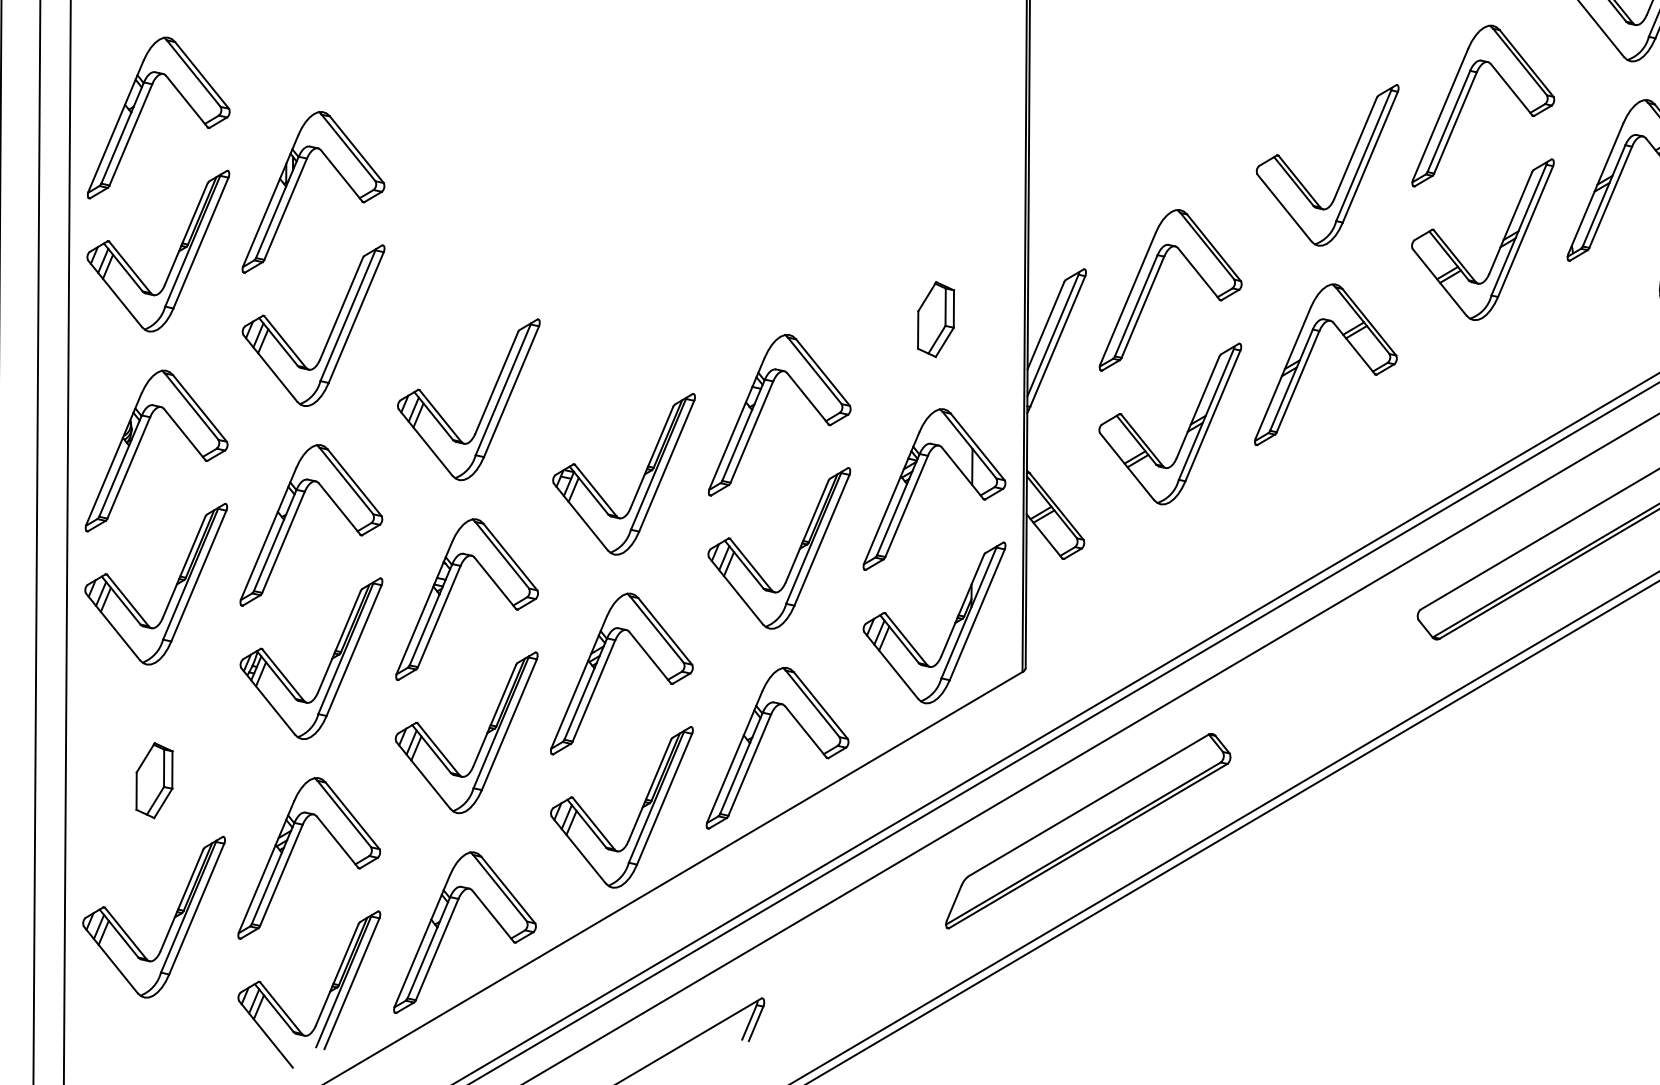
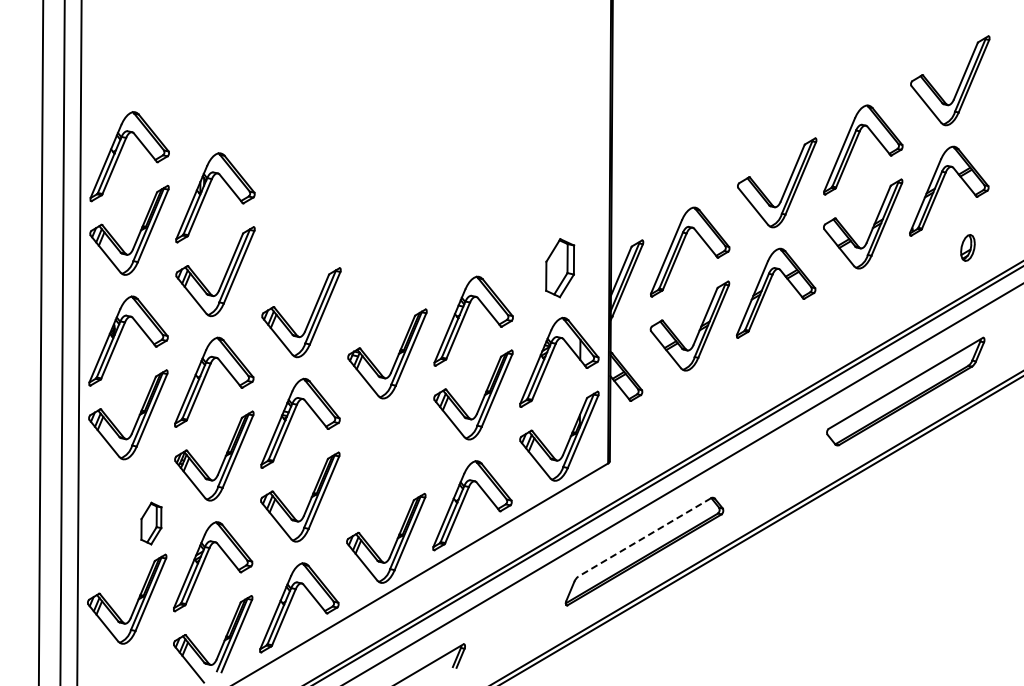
part: (936, 319) -> (560, 268), size x1.4
part: (606, 666) -> (377, 460), removed
part: (154, 780) -> (151, 523), moved
line: (1088, 805) -> (644, 537), solid -> dashed

